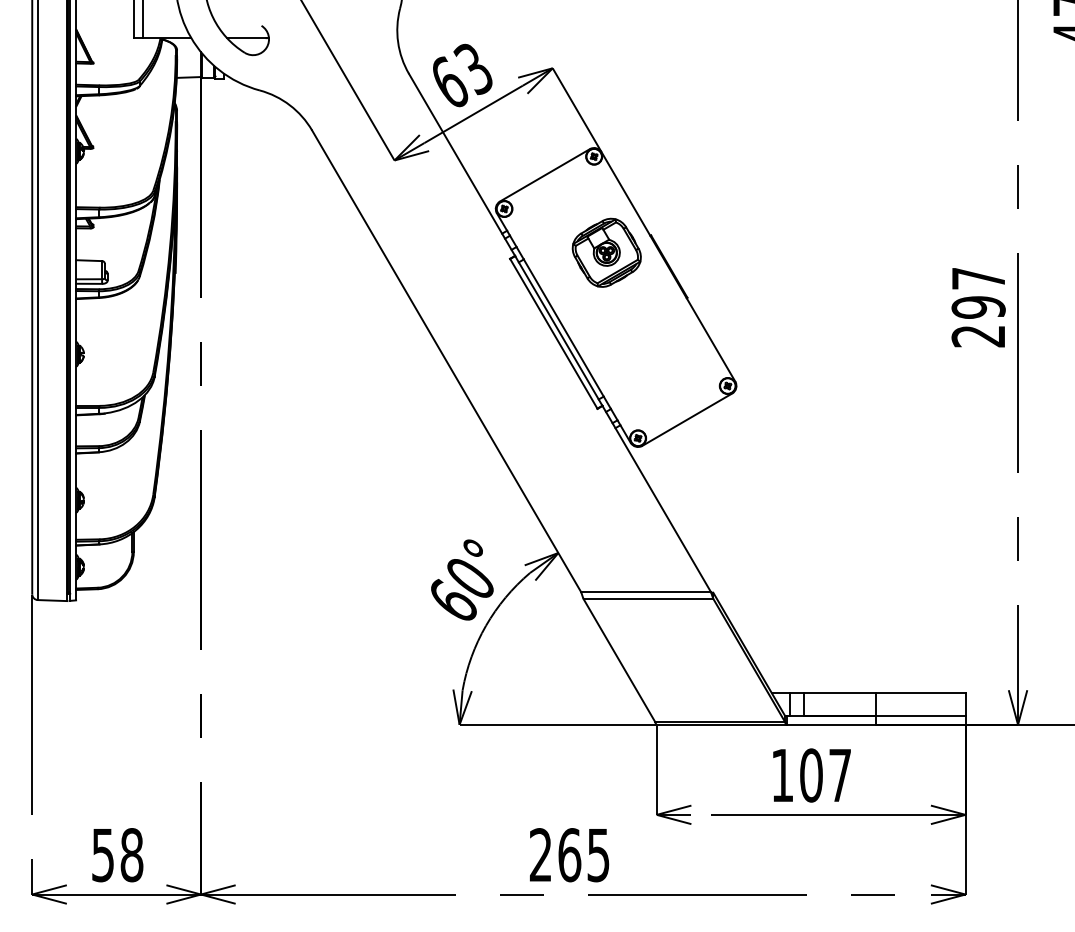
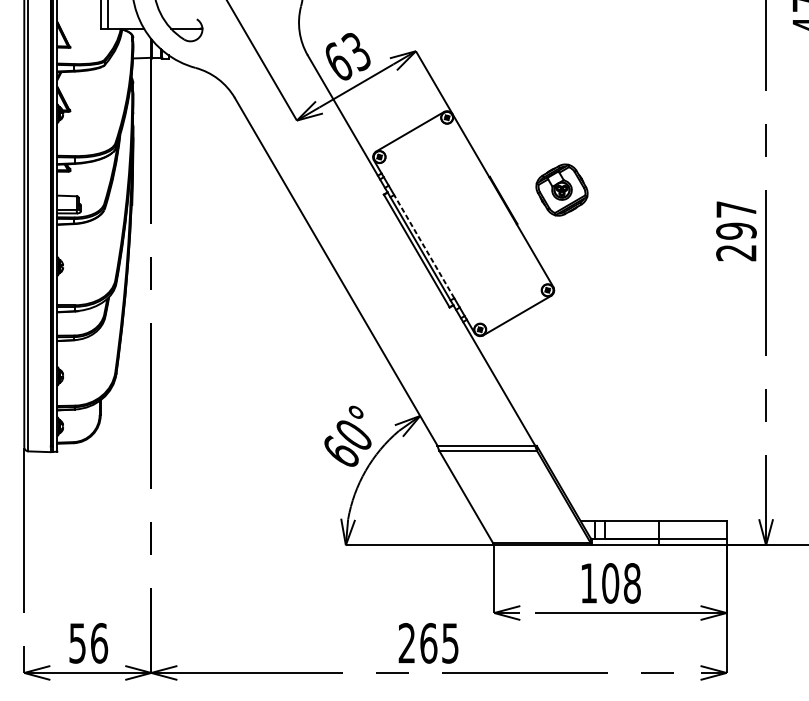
part: (606, 252) -> (561, 189), moved
line: (563, 327) -> (424, 246), solid -> dashed
text: (840, 775) -> (632, 583), 107 -> 108
text: (131, 855) -> (98, 643), 58 -> 56

